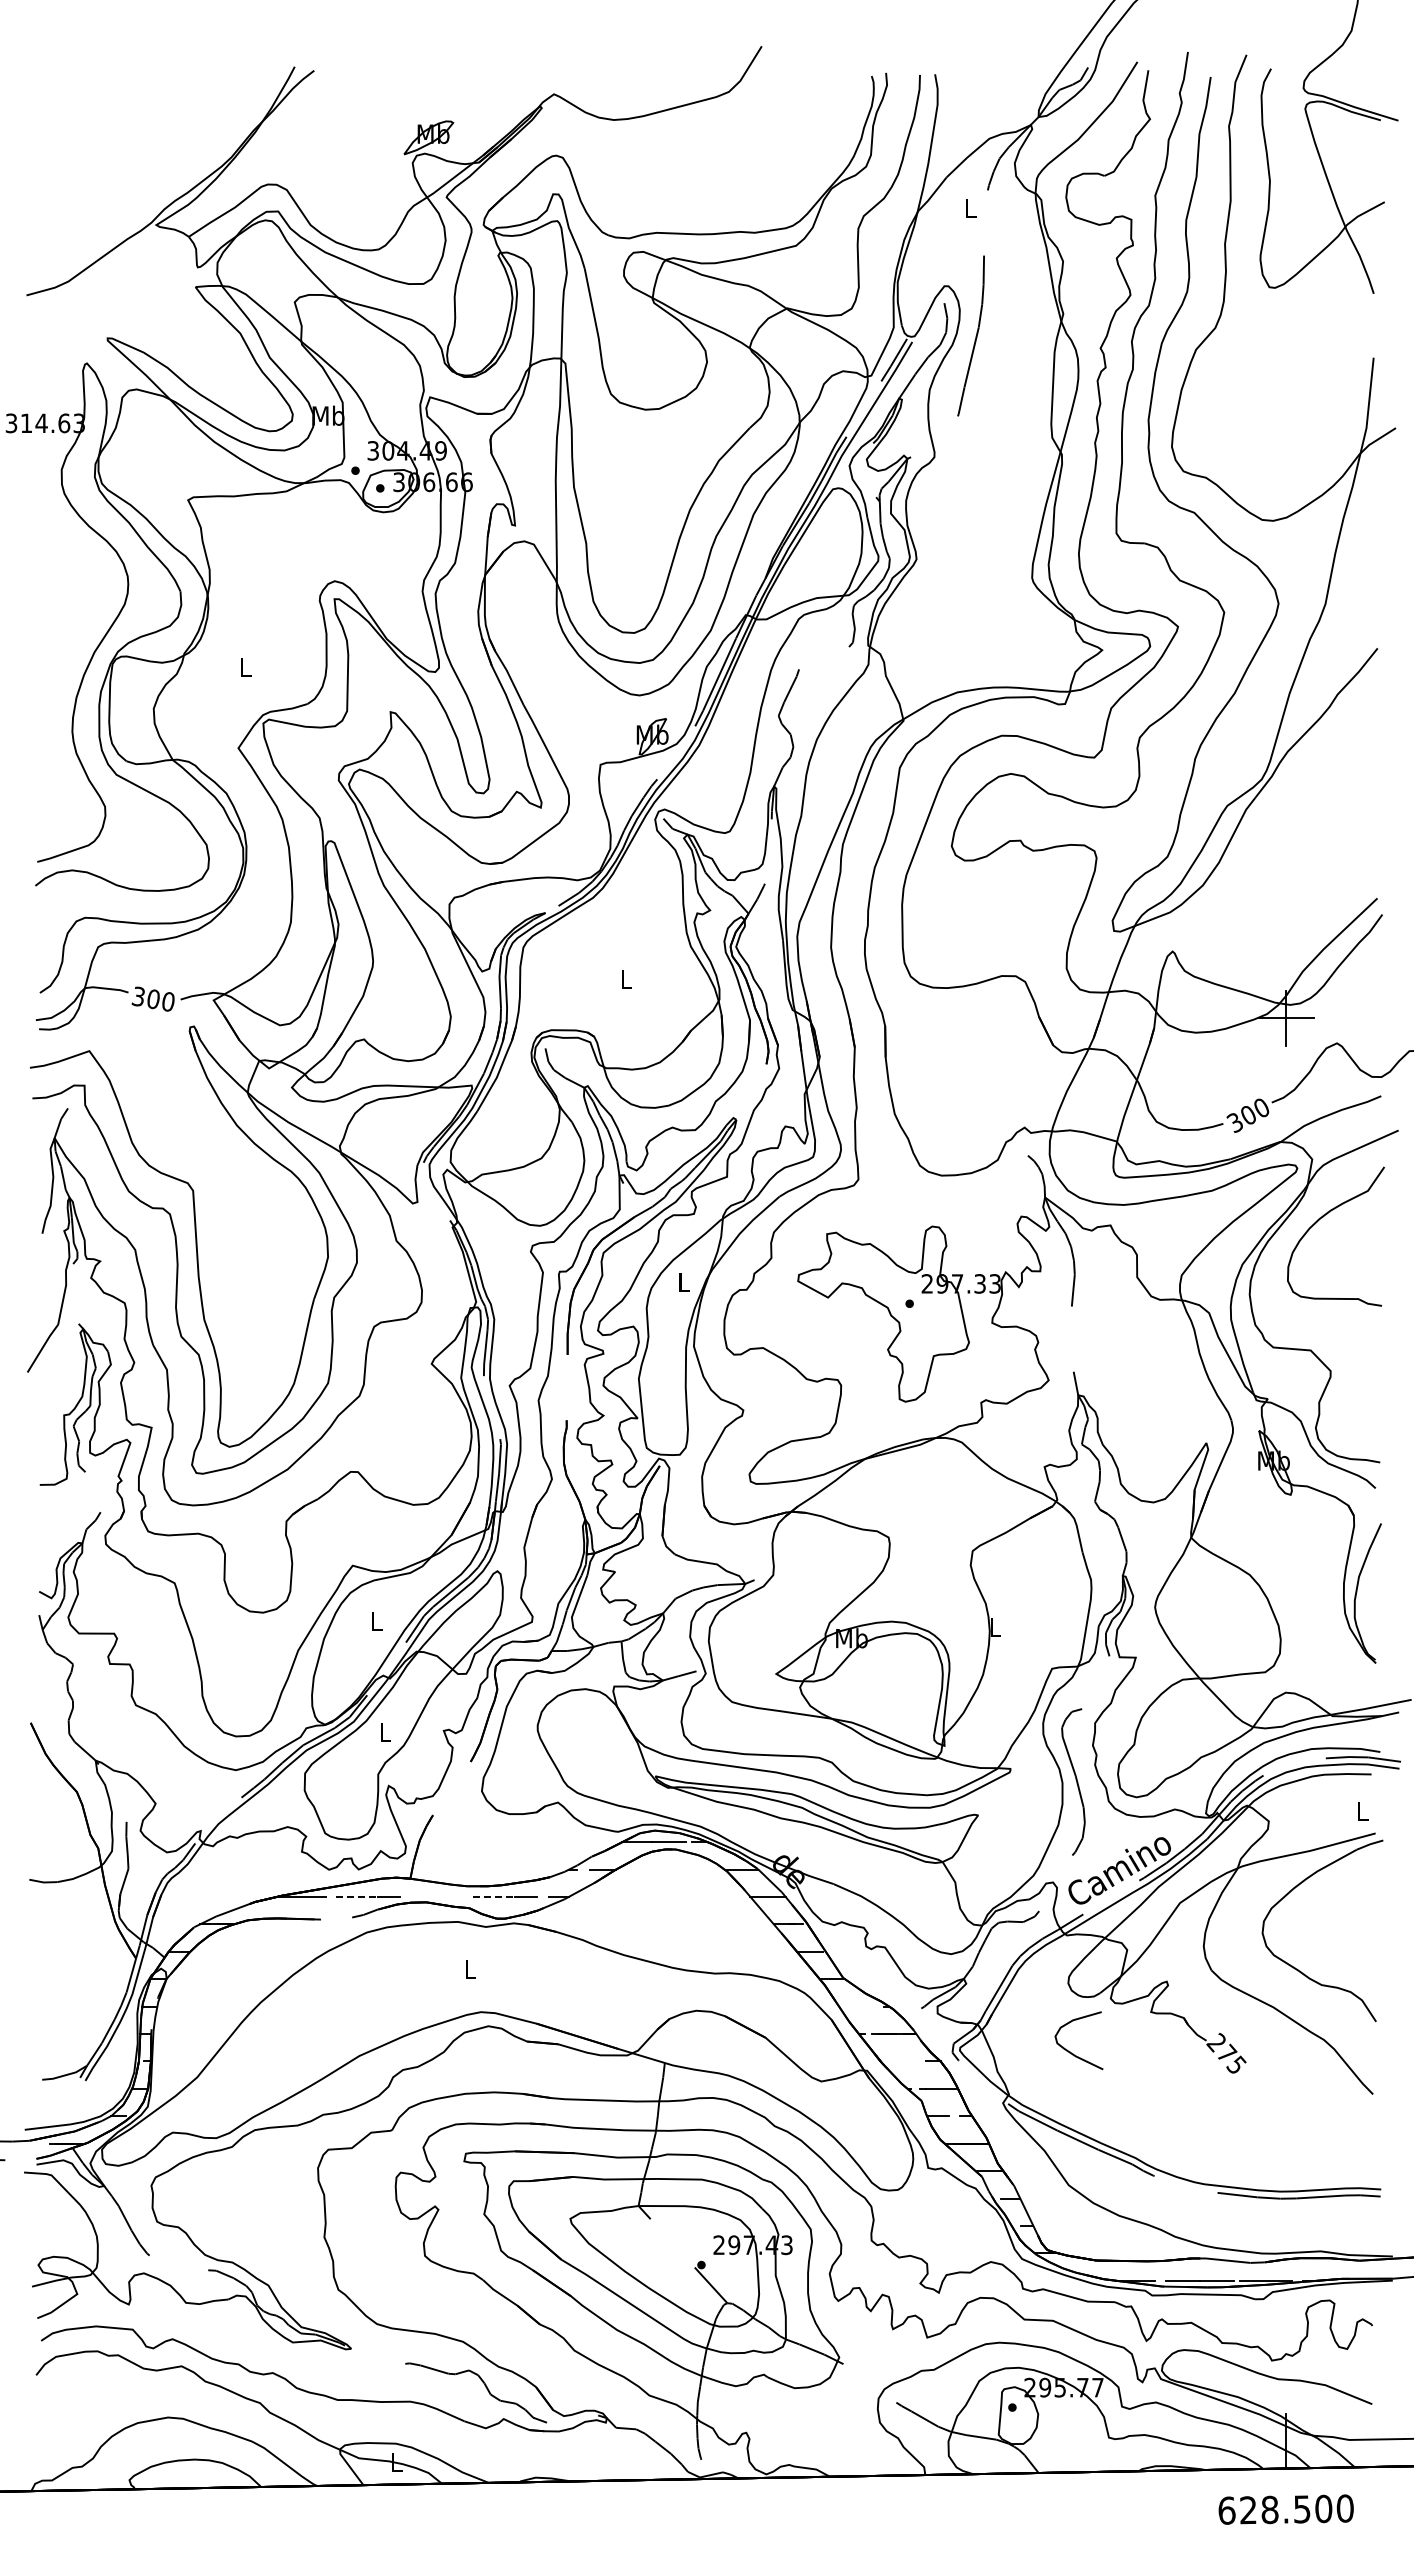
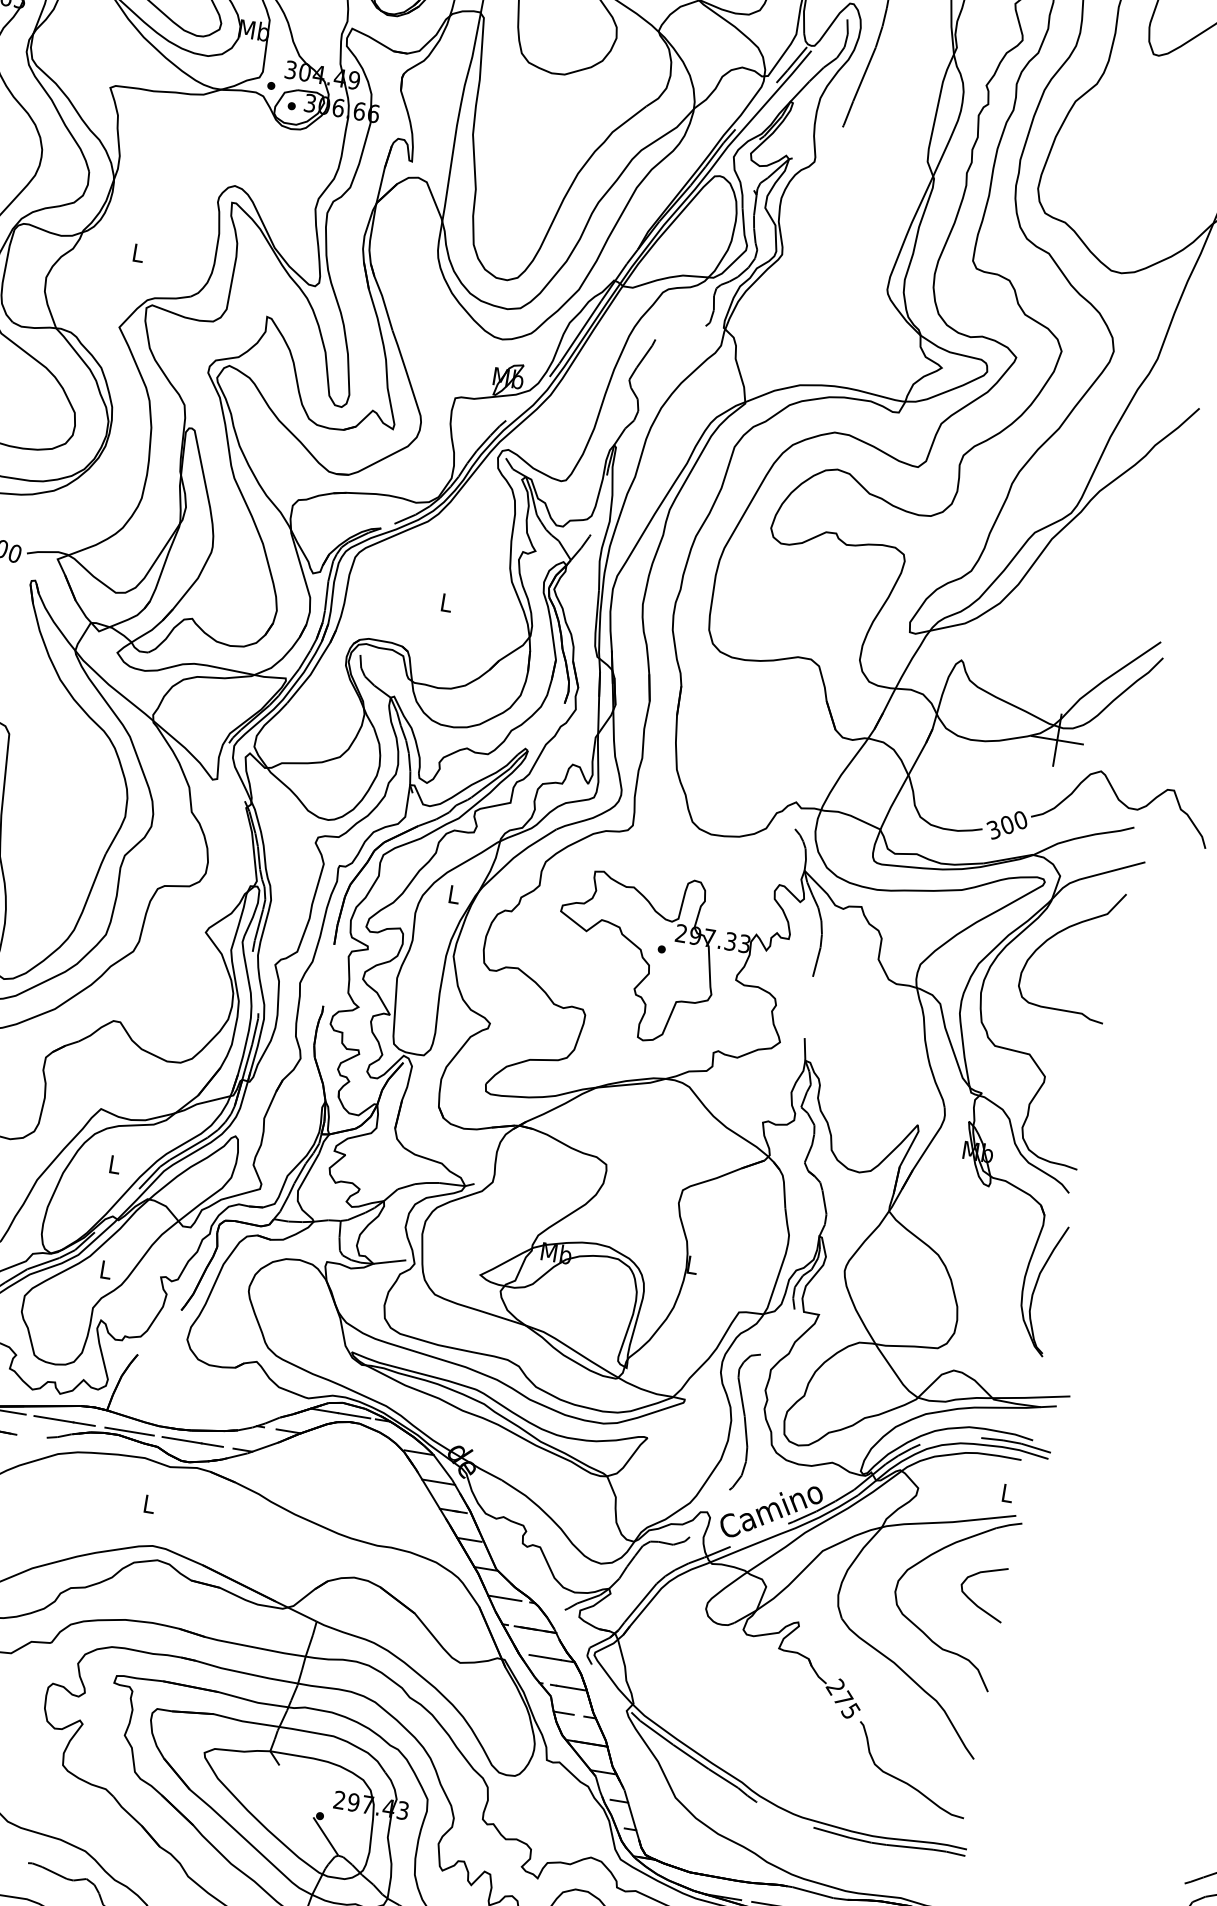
line: (356, 1896) -> (53, 1418), dashed -> solid
line: (437, 1896) -> (129, 1431), added
line: (493, 1896) -> (182, 1439), dashed -> solid
line: (856, 2006) -> (504, 1598), added
curve: (1070, 2051) -> (973, 1601), moved
line: (908, 2061) -> (544, 1657), added
curve: (1306, 2129) -> (906, 1782), added

